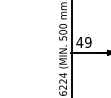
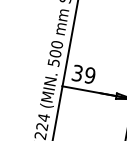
text: (79, 42) -> (77, 73), 49 -> 39

